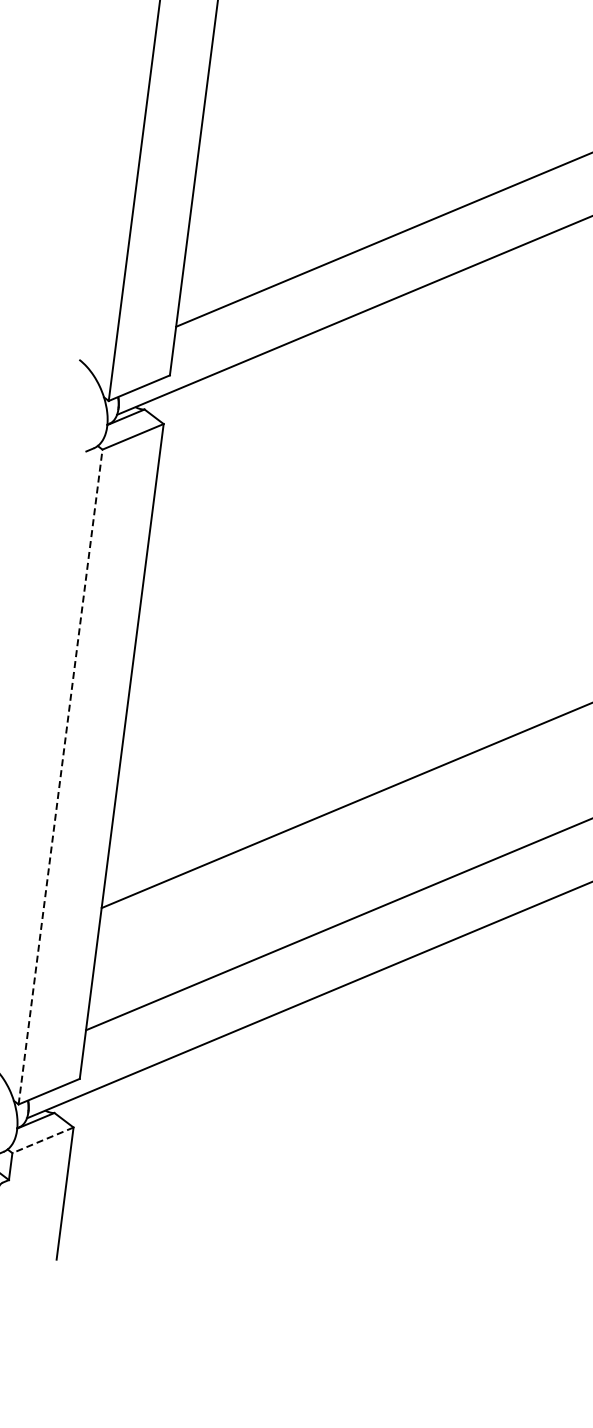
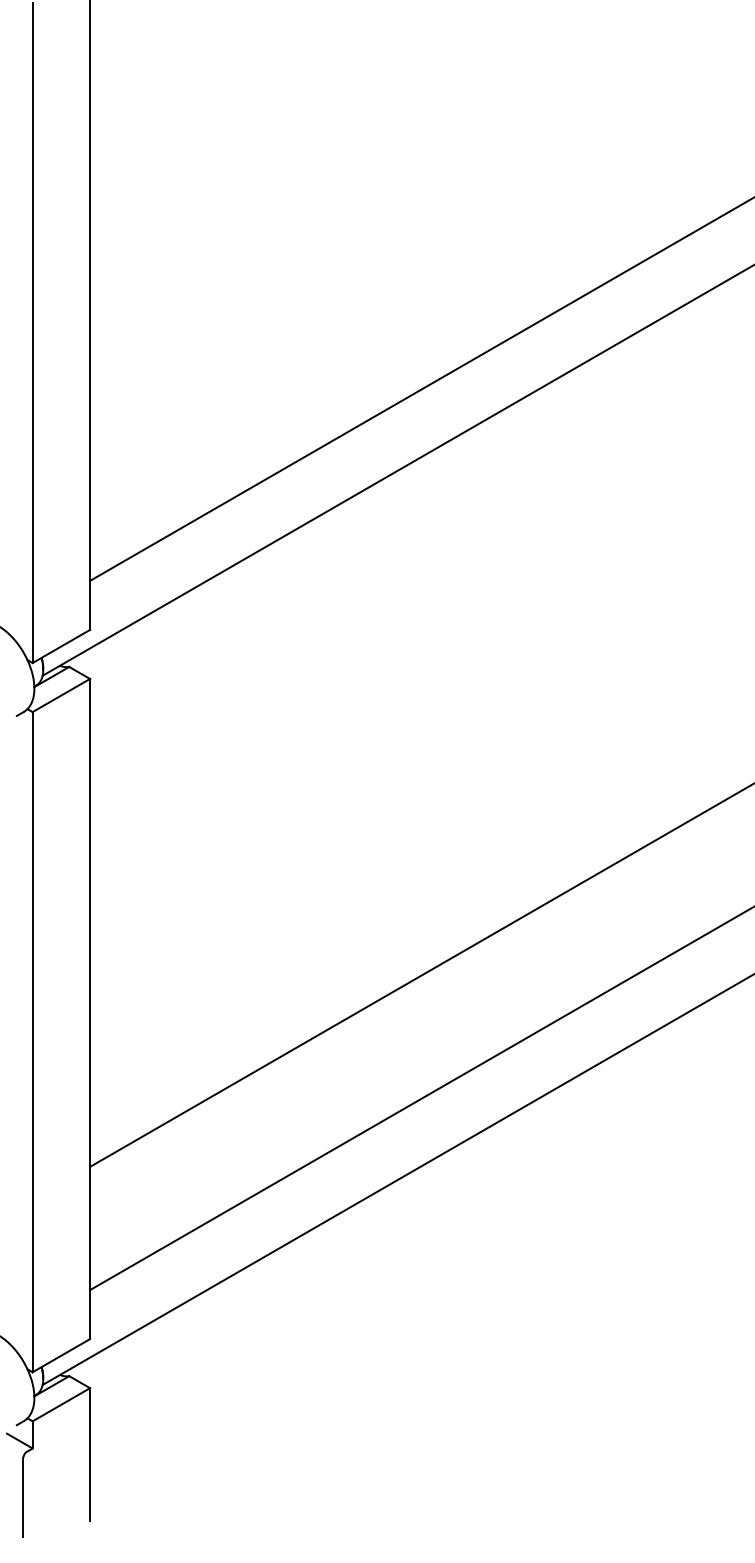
line: (60, 776) -> (32, 1041), dashed -> solid
line: (42, 1139) -> (60, 1404), dashed -> solid

